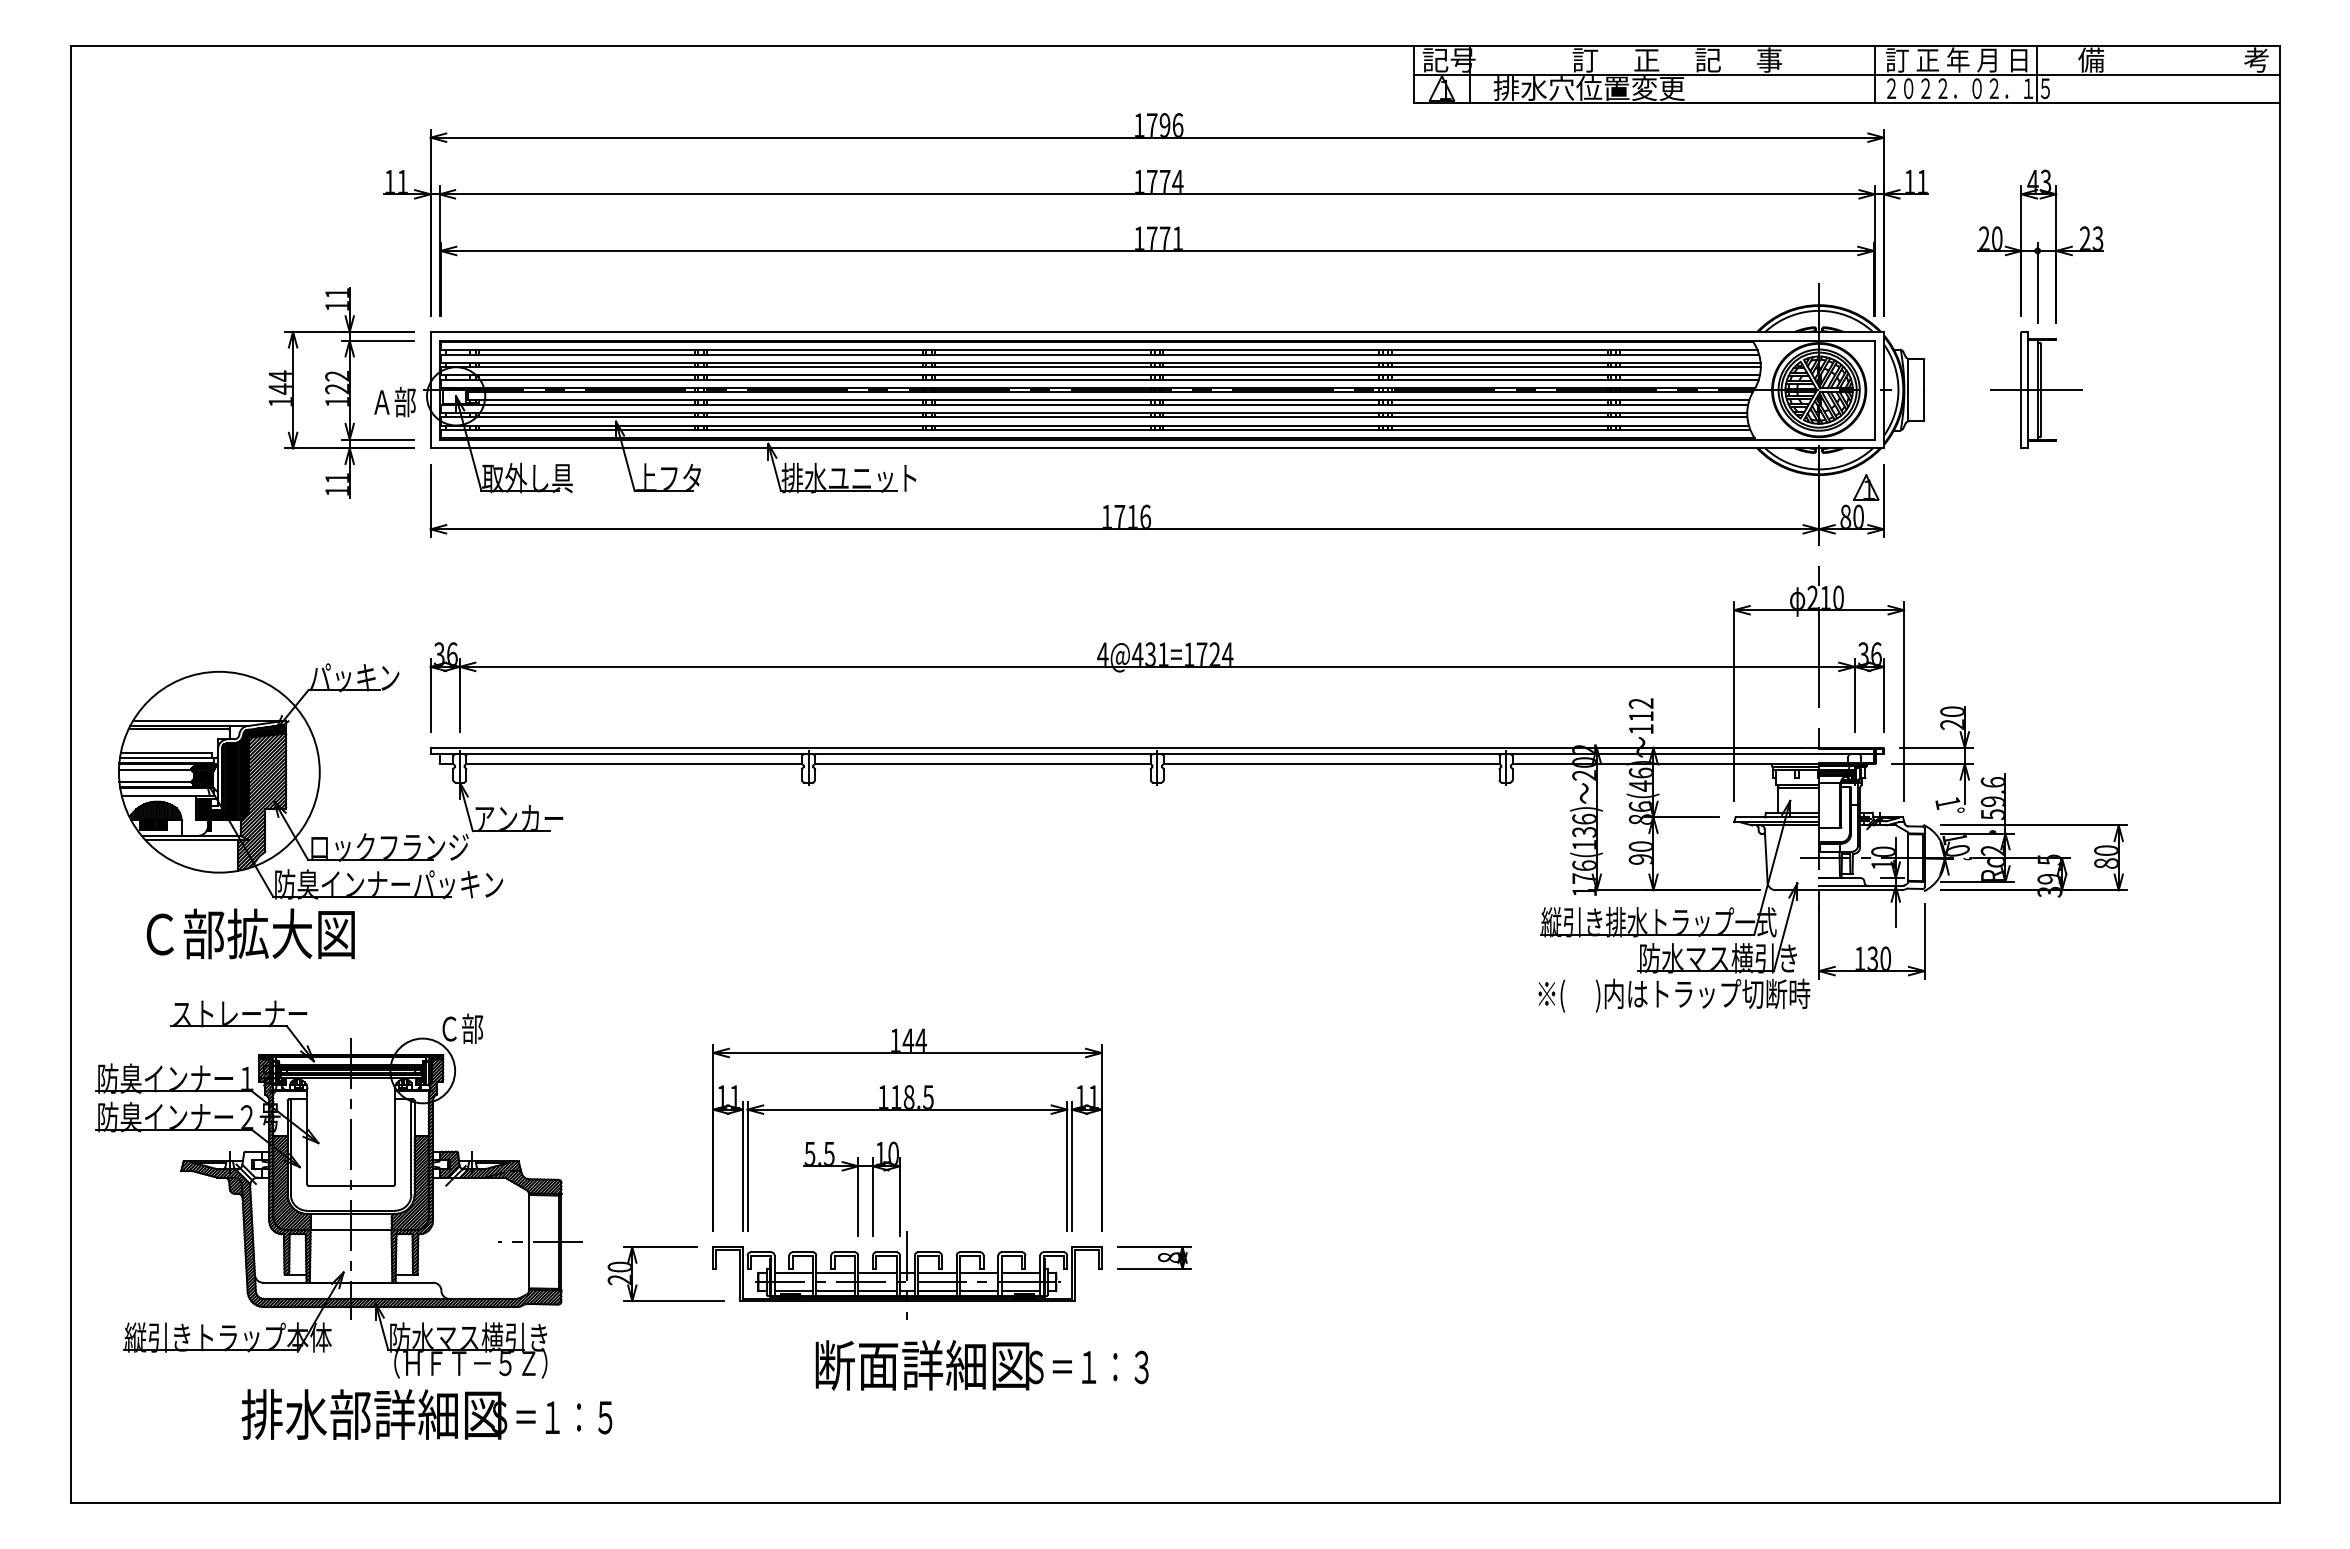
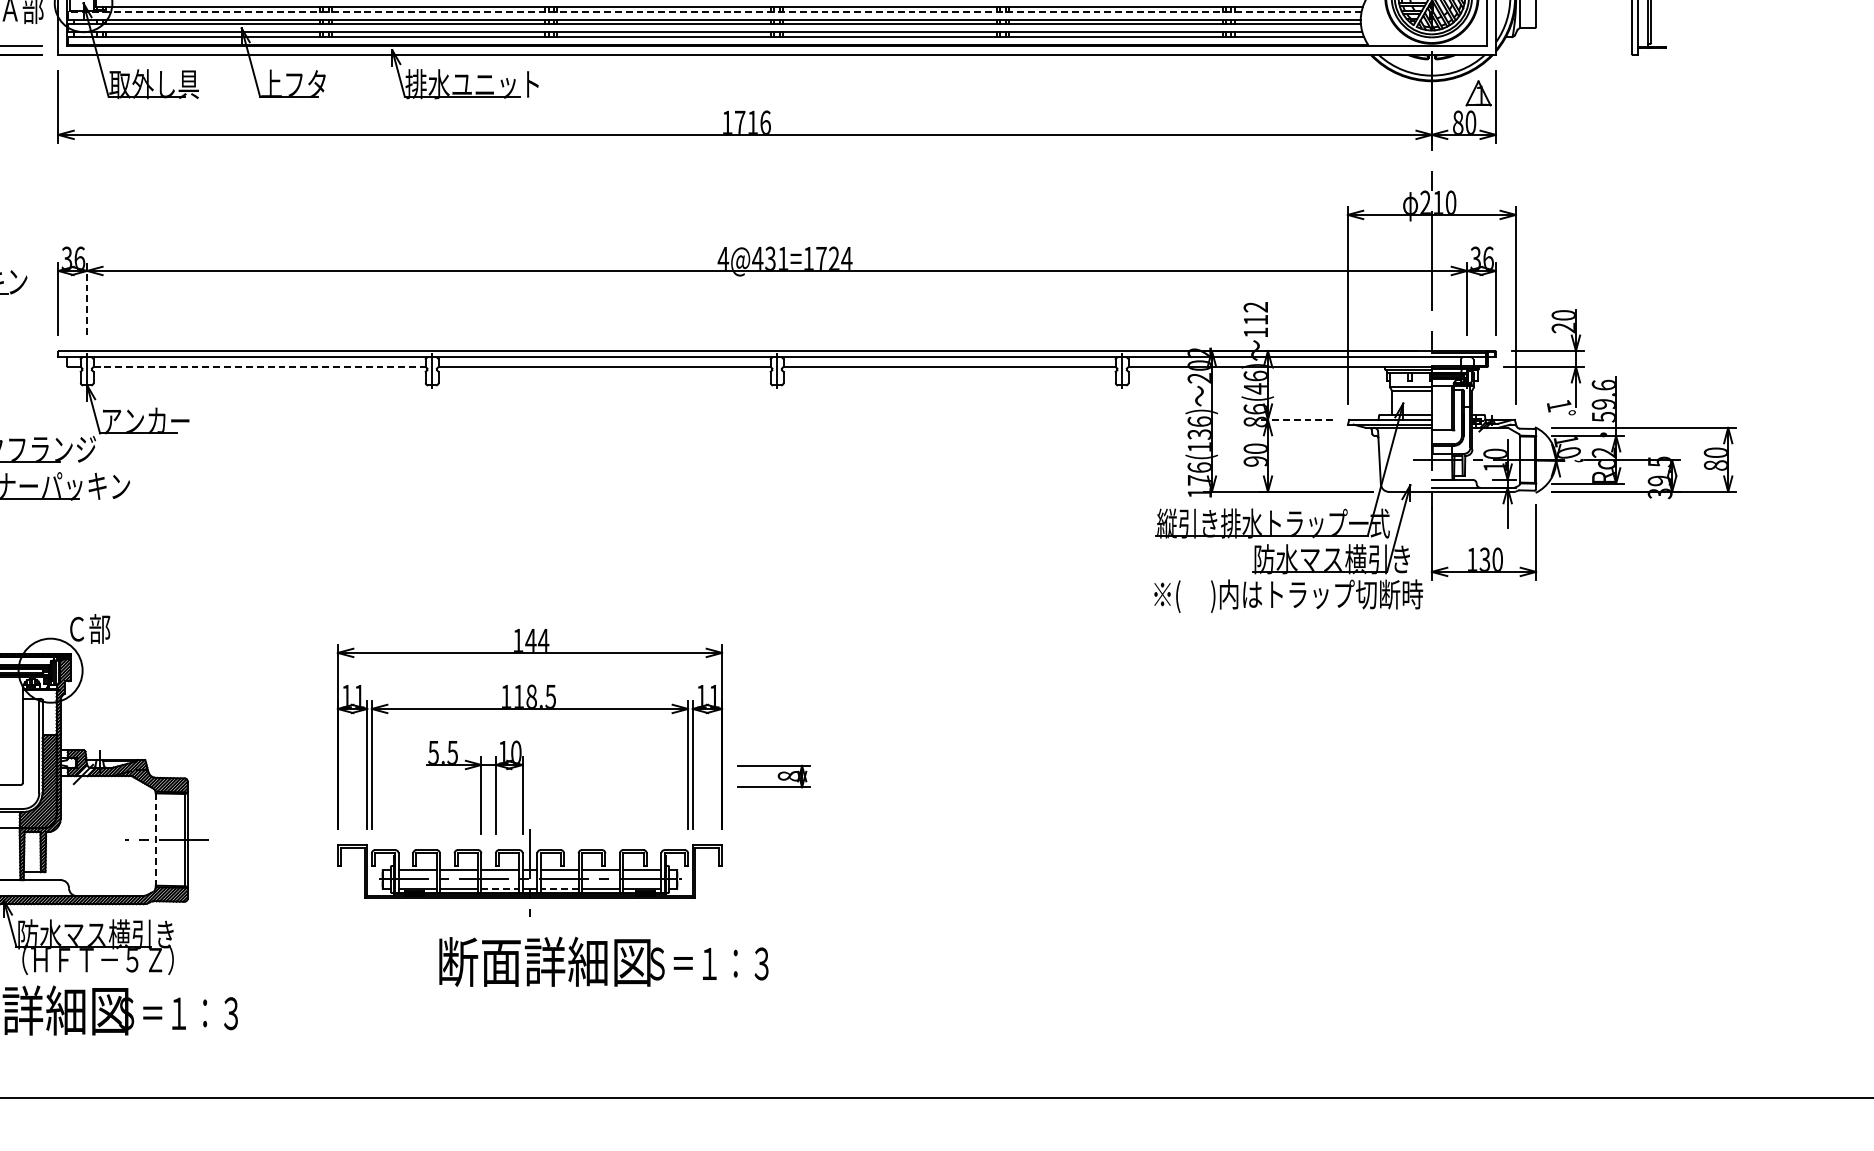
line: (1094, 404) -> (715, 11), solid -> dashed
line: (459, 694) -> (86, 298), solid -> dashed
line: (634, 763) -> (260, 366), solid -> dashed
line: (1681, 817) -> (1295, 419), solid -> dashed
line: (529, 1242) -> (156, 840), solid -> dashed
part: (1154, 1257) -> (774, 776), moved
line: (878, 1291) -> (501, 888), solid -> dashed
line: (936, 1291) -> (558, 888), solid -> dashed
part: (665, 1300) -> (290, 897), removed
text: (605, 1417) -> (231, 1013), Ｓ＝１：５ -> Ｓ＝１：３

